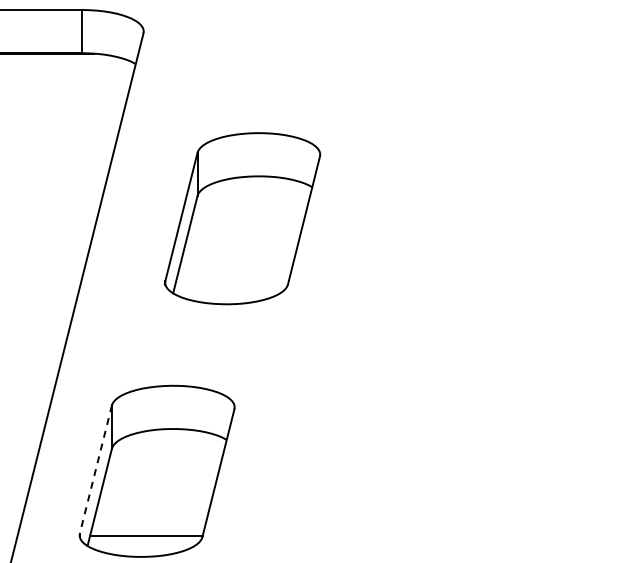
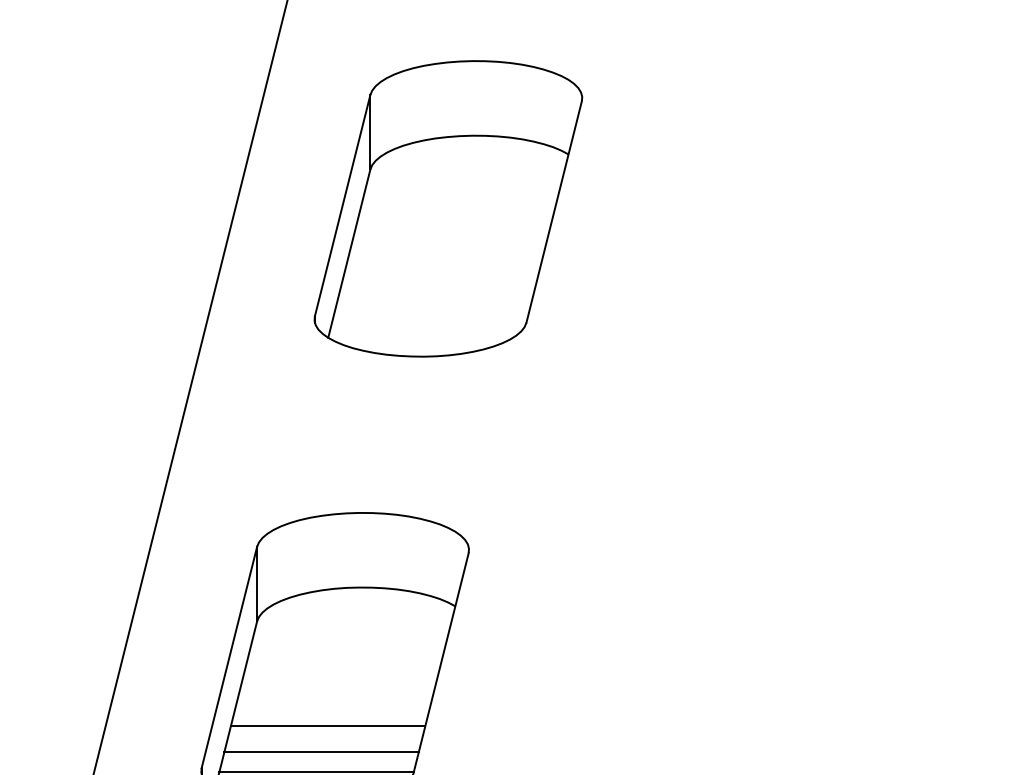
part: (242, 218) -> (447, 208), moved
line: (95, 469) -> (228, 657), dashed -> solid
line: (152, 509) -> (327, 726), added
line: (148, 524) -> (320, 752), added

